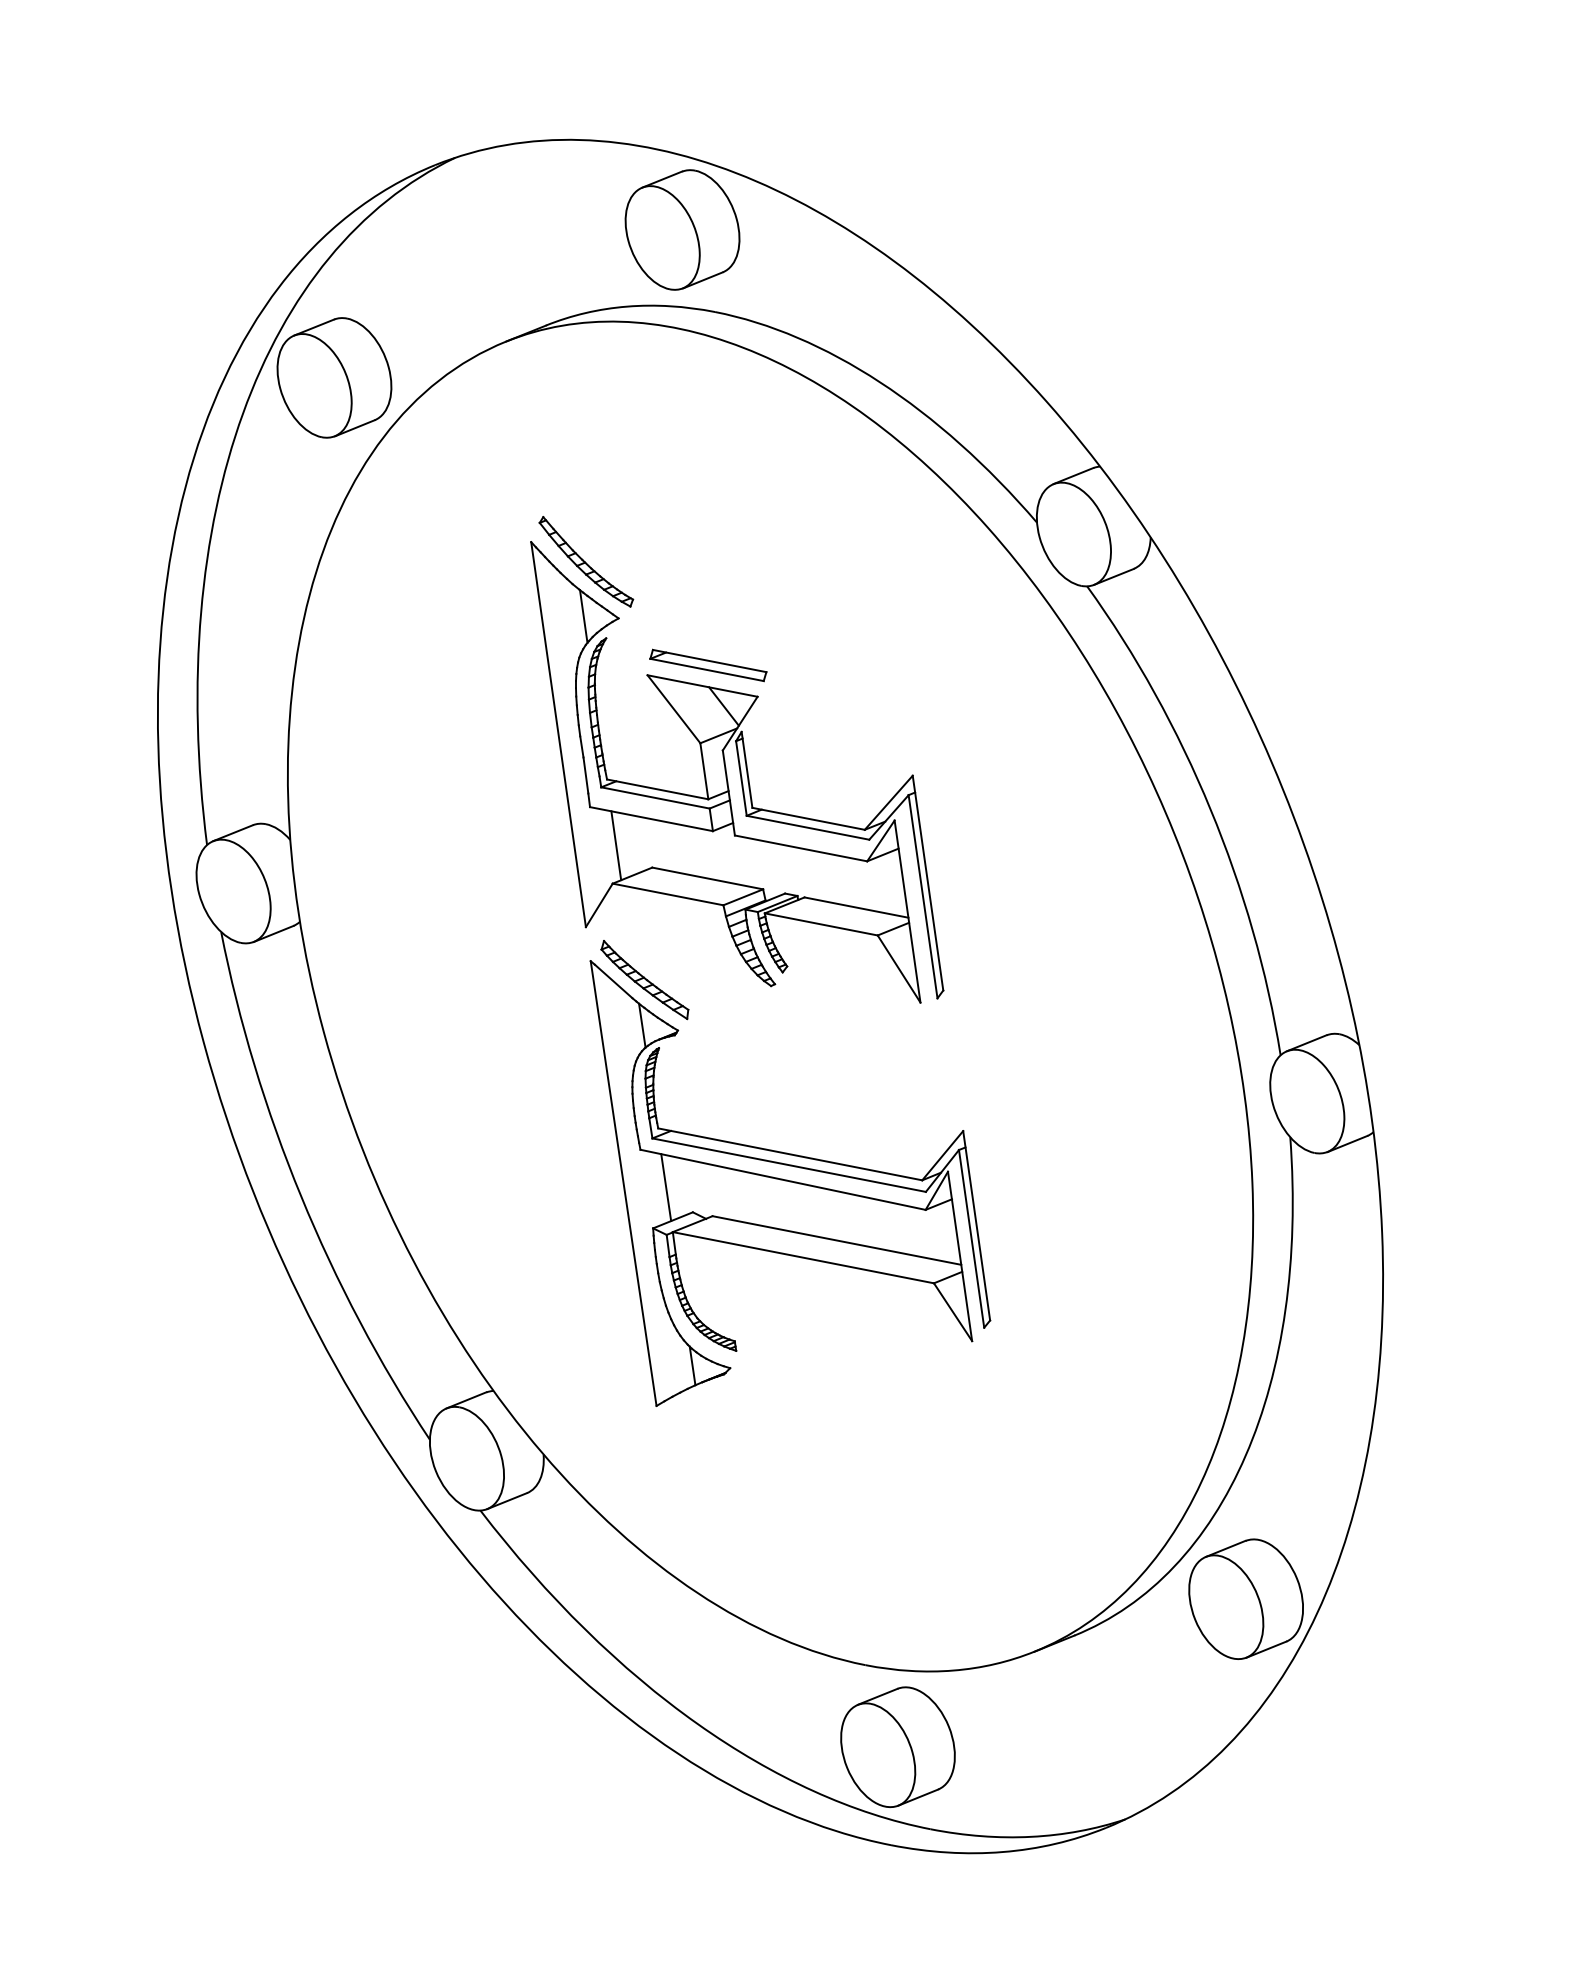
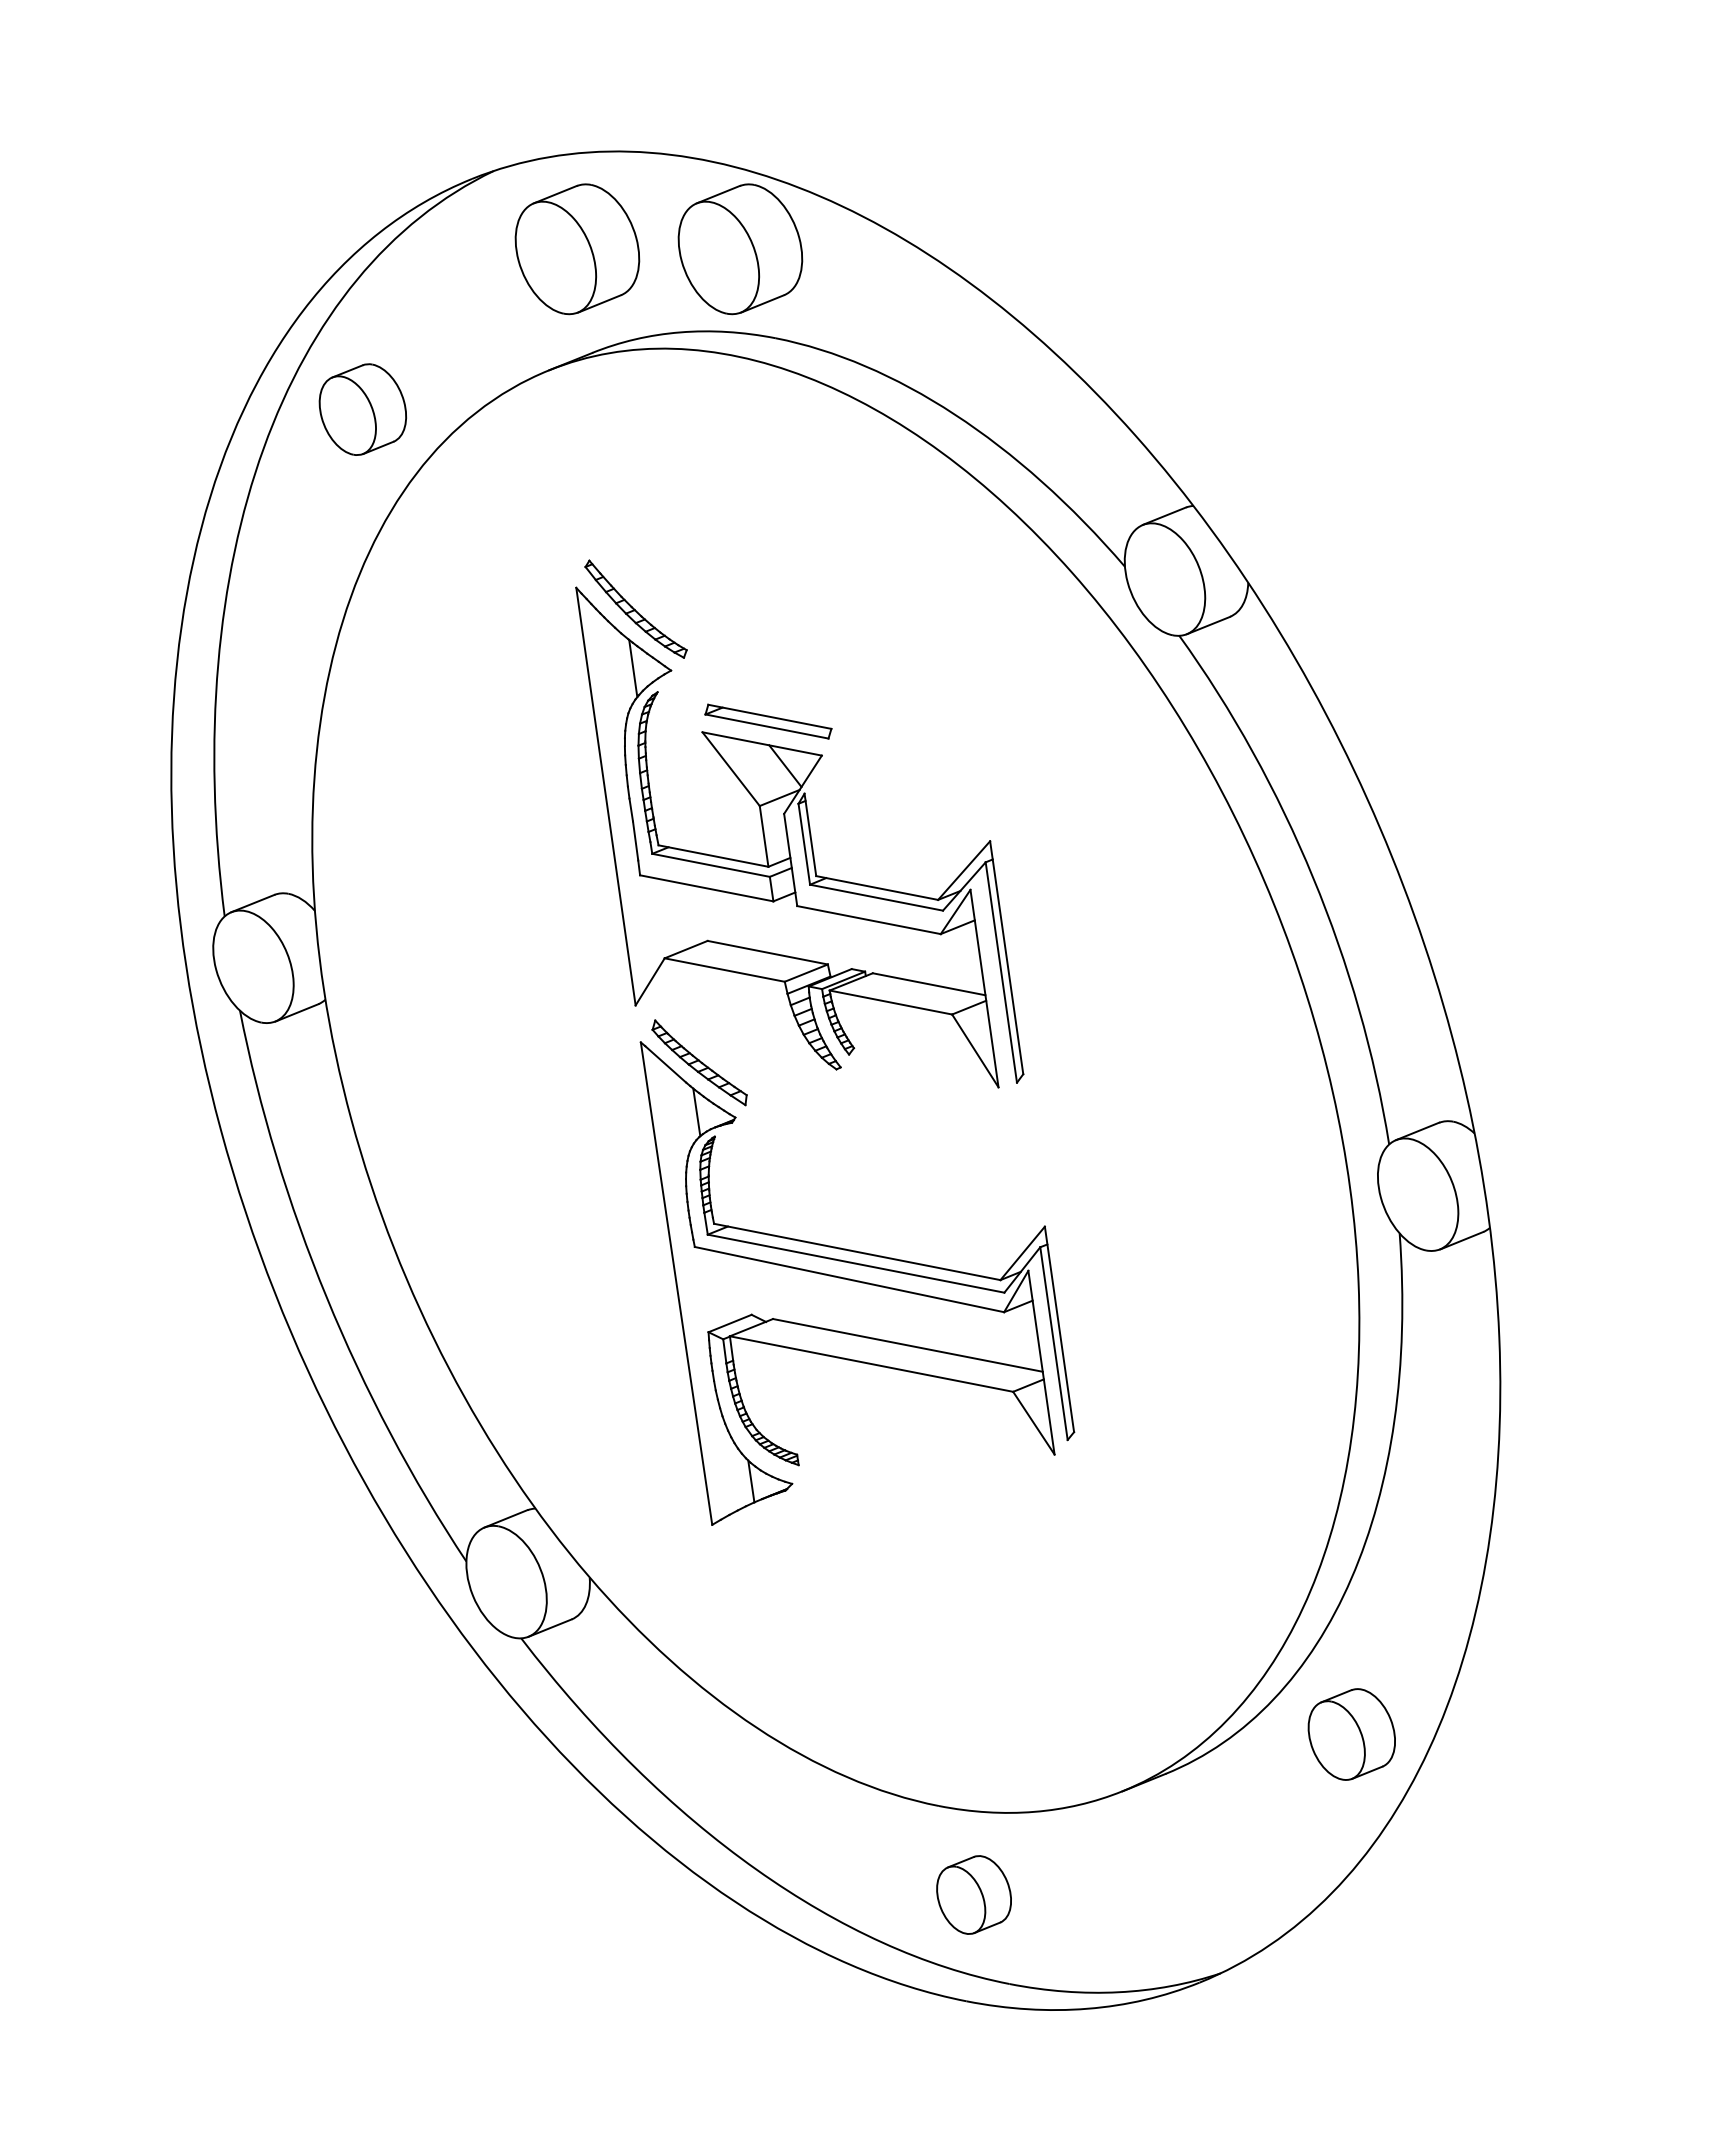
part: (532, 230) -> (577, 249), added
part: (334, 377) -> (362, 409), size x0.7
line: (616, 845) -> (668, 916), removed
line: (666, 1187) -> (722, 1287), removed
part: (1245, 1599) -> (1351, 1734), size x0.7
part: (897, 1746) -> (973, 1894), size x0.6

